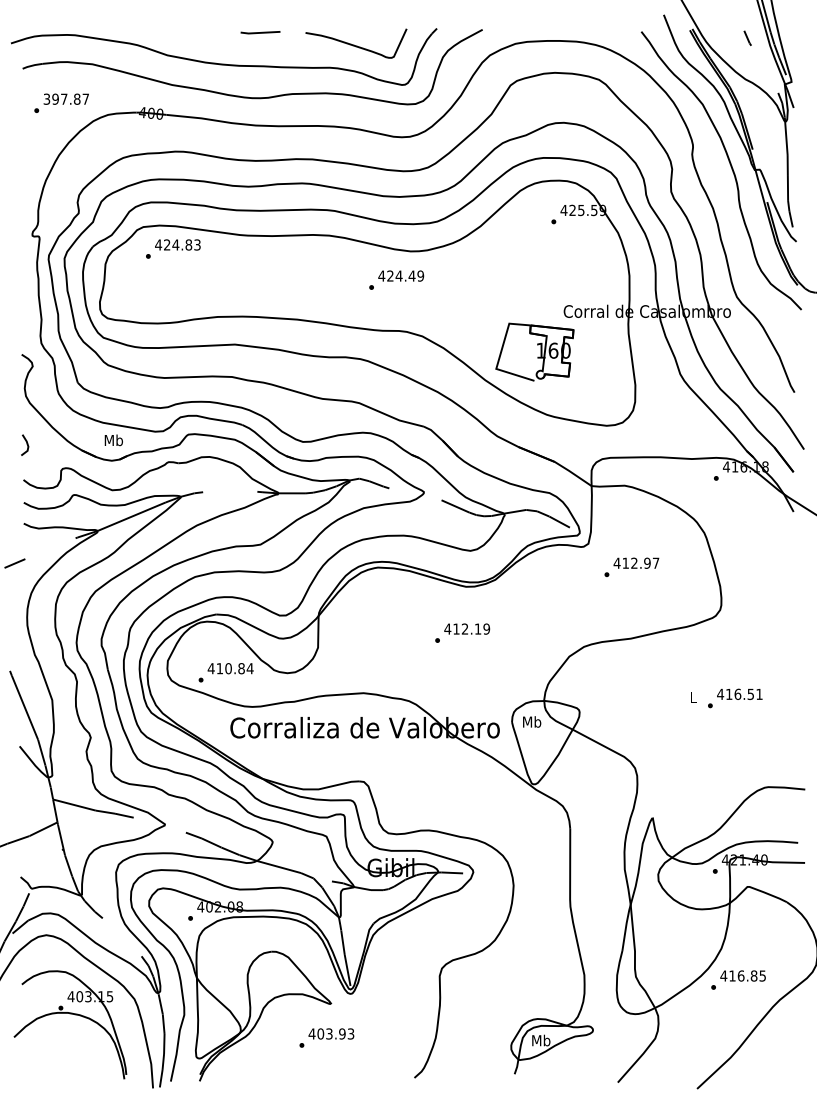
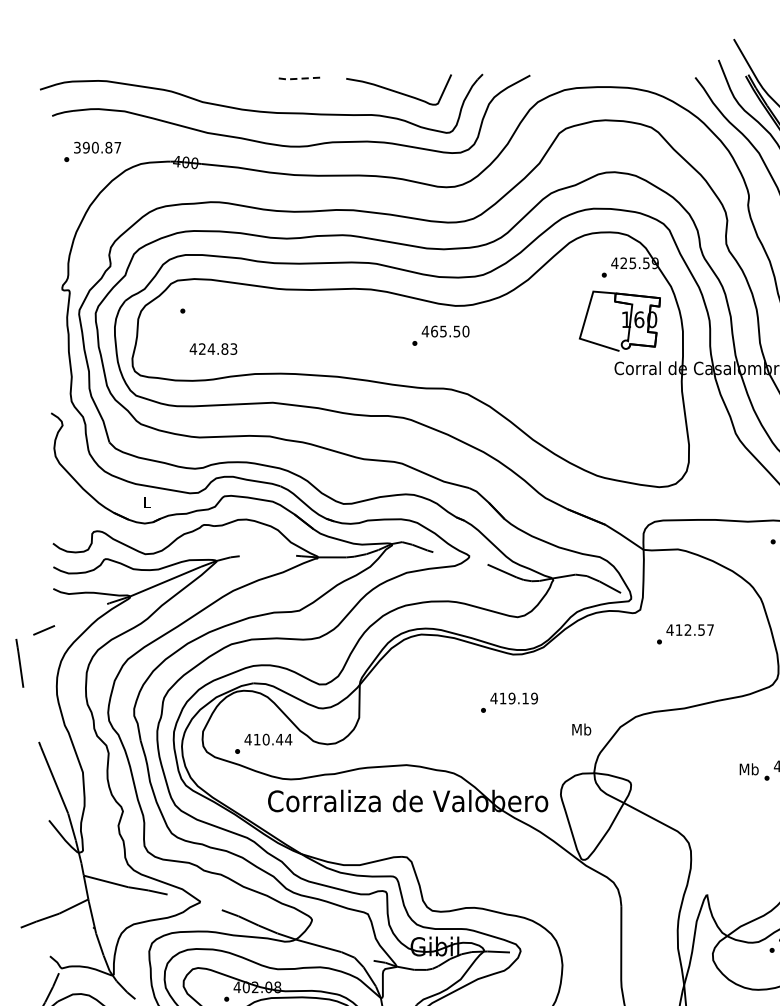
line: (260, 32) -> (299, 78), solid -> dashed
text: (63, 98) -> (94, 146), 397.87 -> 390.87
text: (177, 244) -> (213, 348), moved
text: (405, 275) -> (450, 330), 424.49 -> 465.50
part: (534, 351) -> (619, 320), moved
text: (113, 440) -> (146, 502), Mb -> L
line: (26, 444) -> (56, 506), removed
text: (647, 562) -> (701, 629), 412.97 -> 412.57
text: (464, 628) -> (511, 697), 412.19 -> 419.19
text: (241, 668) -> (279, 739), 410.84 -> 410.44
text: (693, 696) -> (749, 768), L -> Mb
text: (532, 721) -> (582, 729), moved

